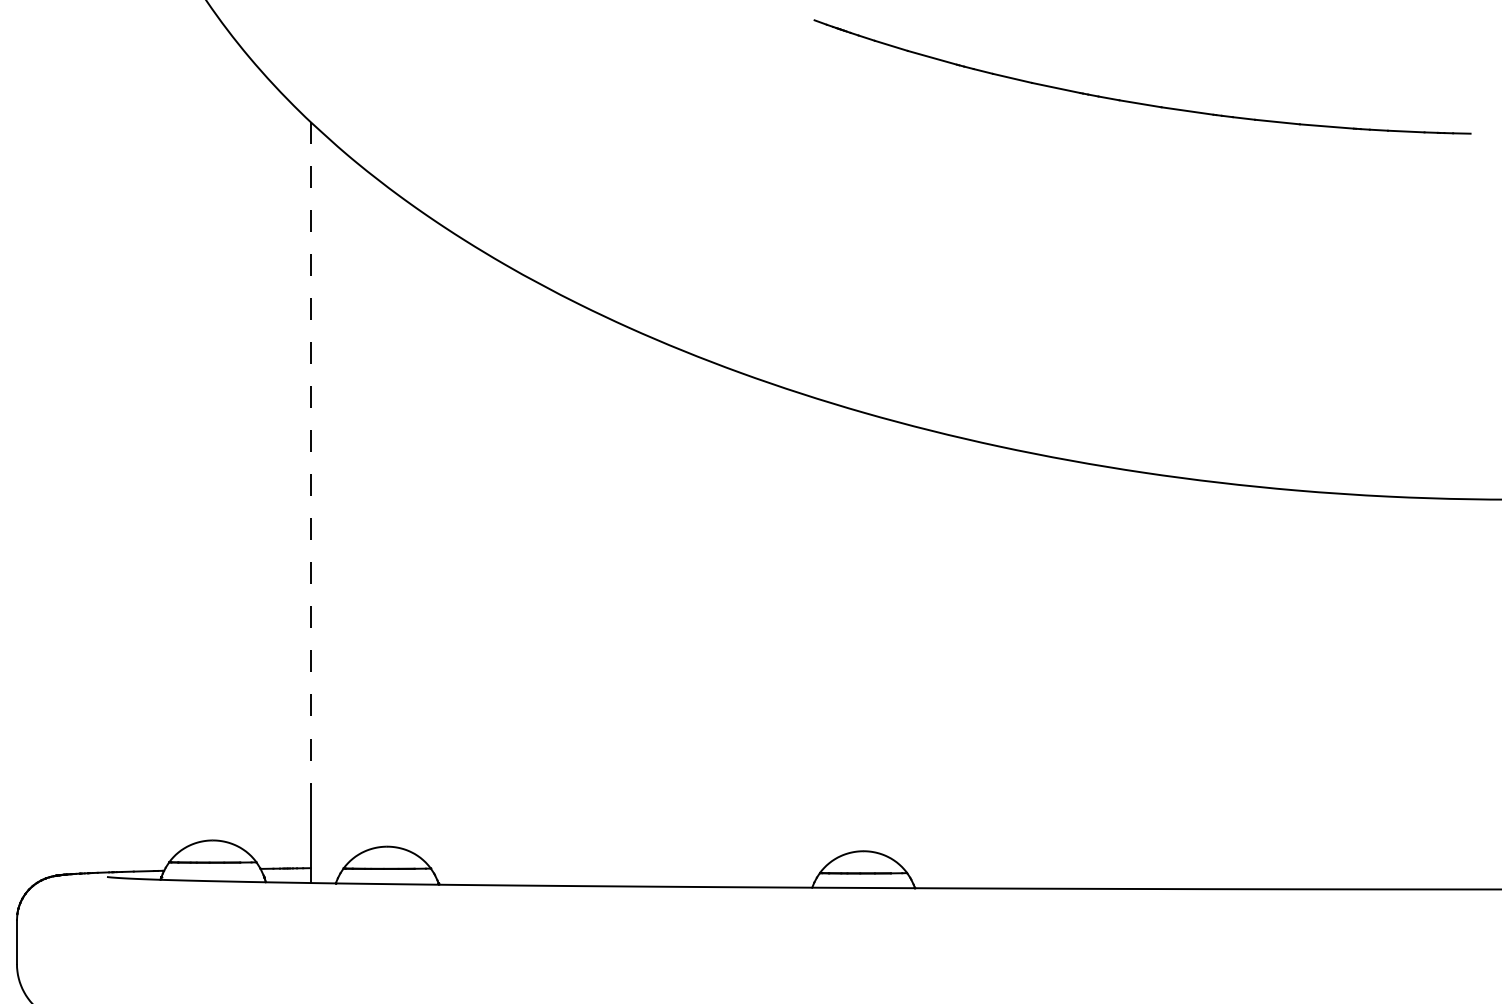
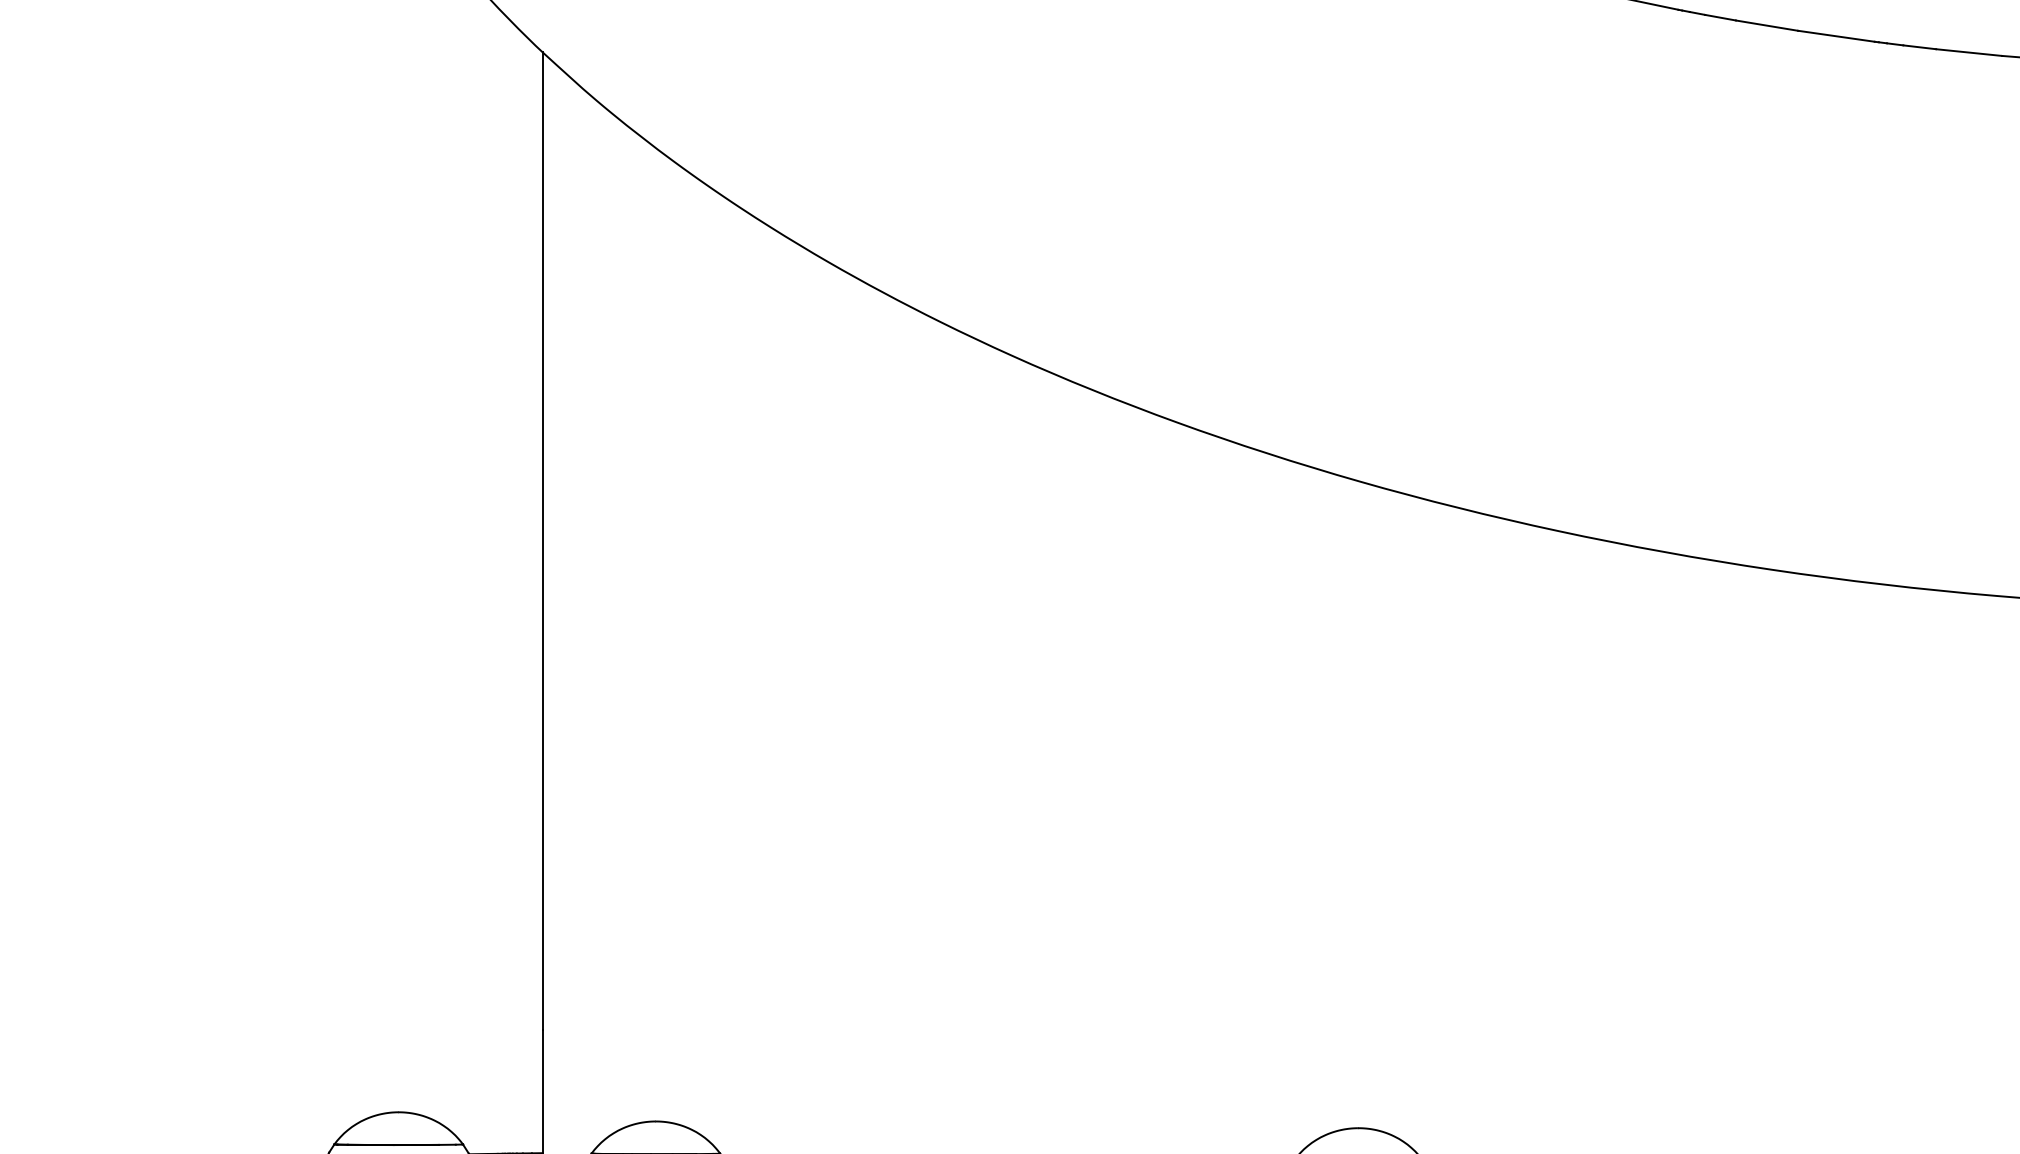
line: (310, 453) -> (542, 541), dashed -> solid

